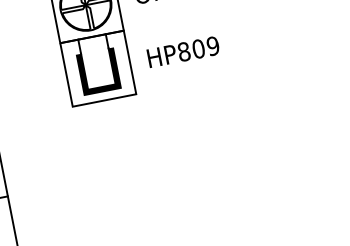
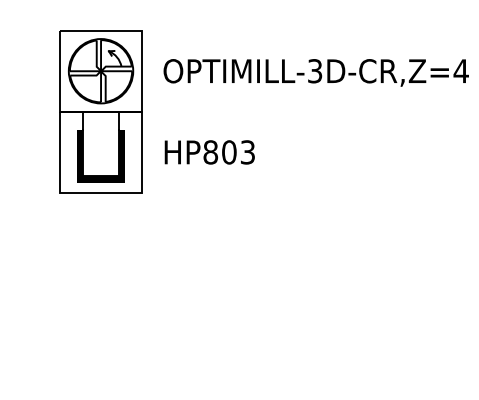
text: (212, 46) -> (247, 152), HP809 -> HP803

